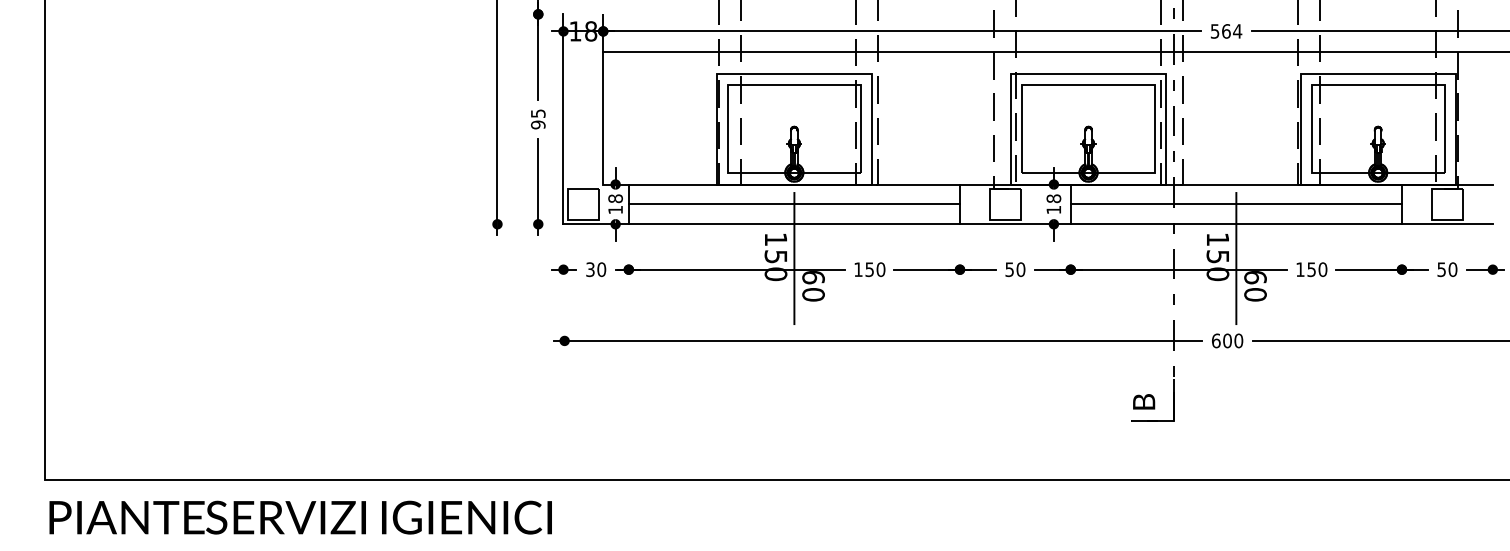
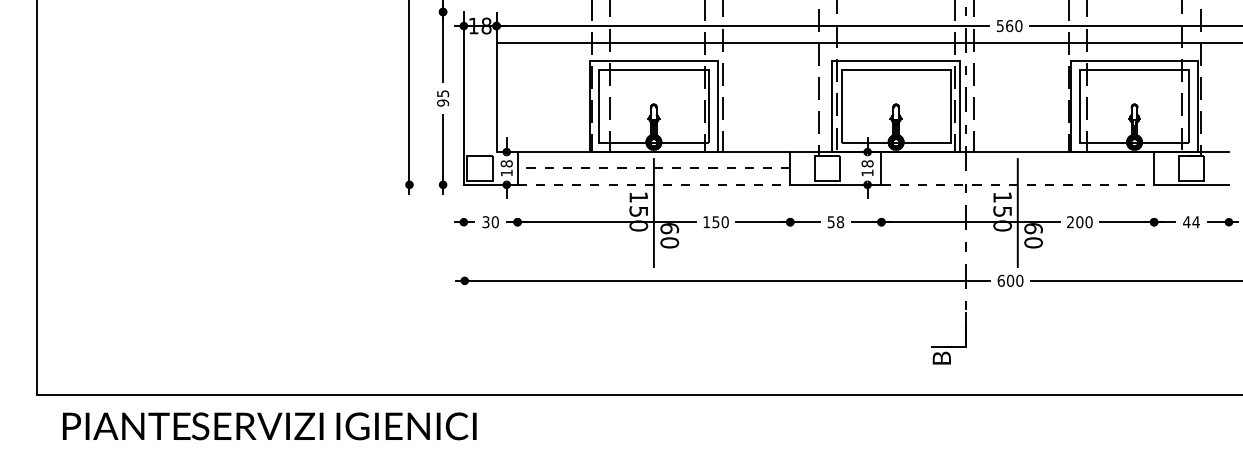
text: (1237, 31) -> (1018, 26), 564 -> 560
line: (794, 204) -> (654, 168), solid -> dashed
line: (1235, 204) -> (1017, 168), removed
line: (794, 224) -> (654, 185), solid -> dashed
line: (1236, 224) -> (1017, 185), solid -> dashed
text: (1020, 269) -> (840, 222), 50 -> 58
text: (1306, 269) -> (1075, 222), 150 -> 200
text: (1447, 269) -> (1191, 222), 50 -> 44
text: (1144, 401) -> (942, 357), moved
text: (300, 517) -> (269, 426), moved

